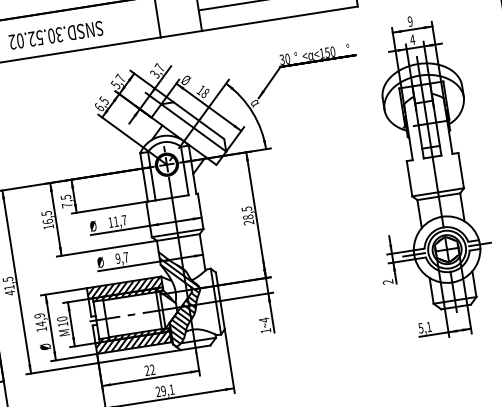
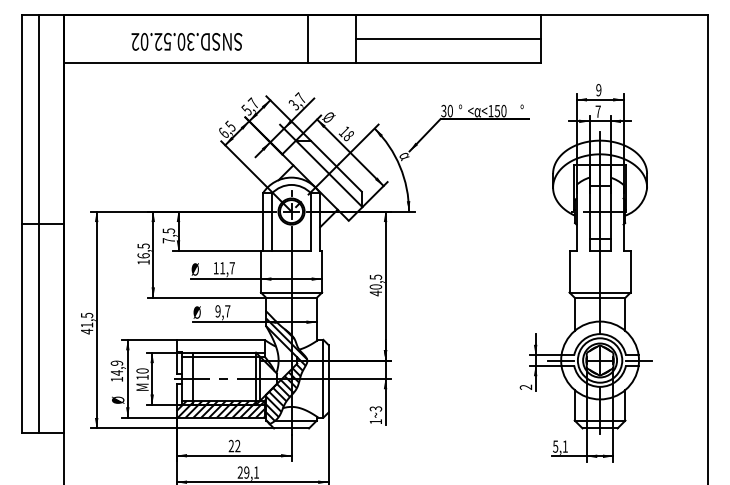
text: (412, 39) -> (598, 111), 4 -> 7
text: (248, 220) -> (375, 290), 28,5 -> 40,5
hatch: (124, 288) -> (220, 347), removed
text: (263, 319) -> (375, 408), 1~4 -> 1~3

